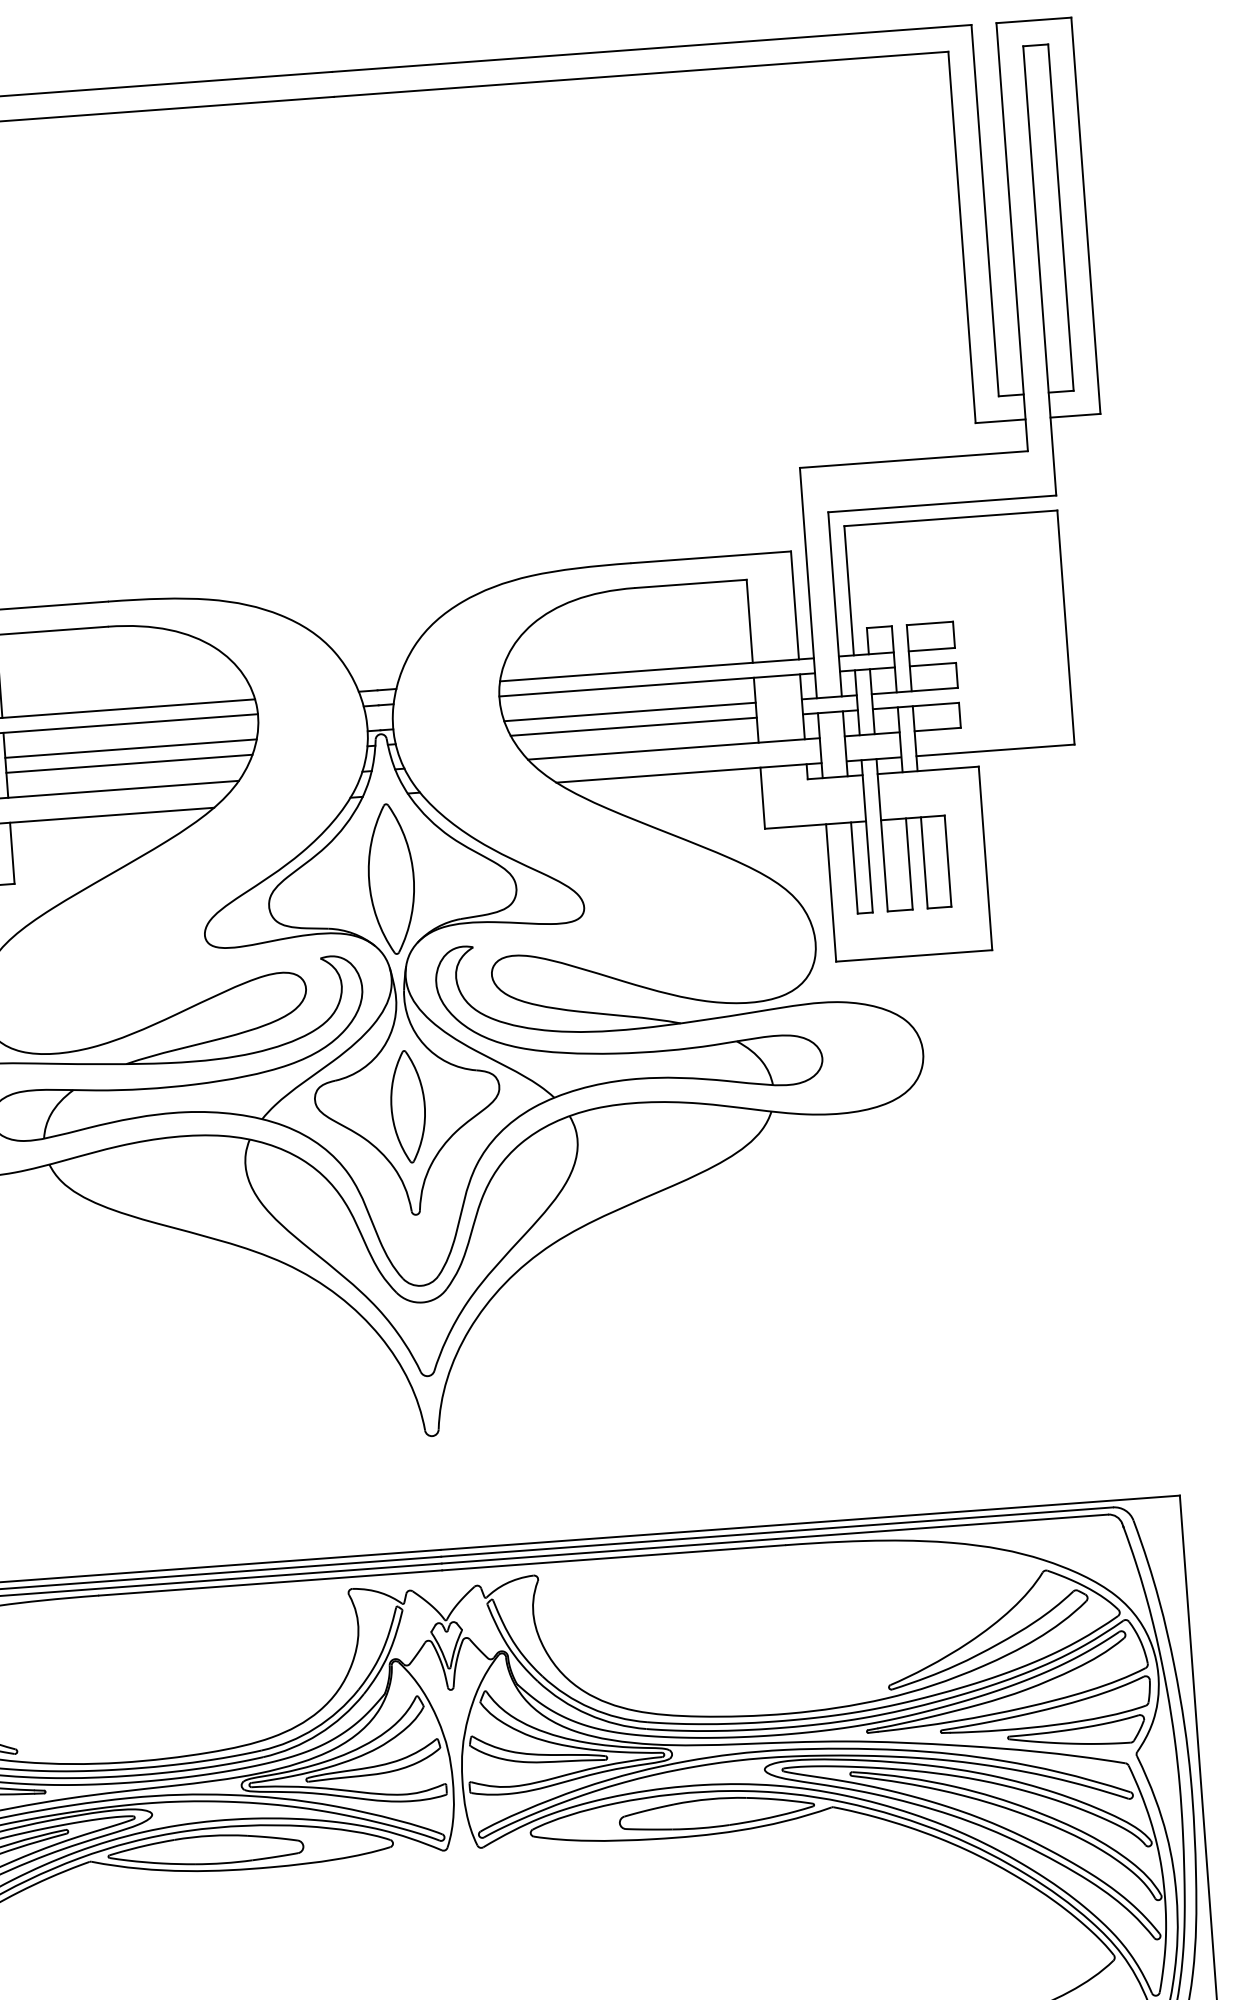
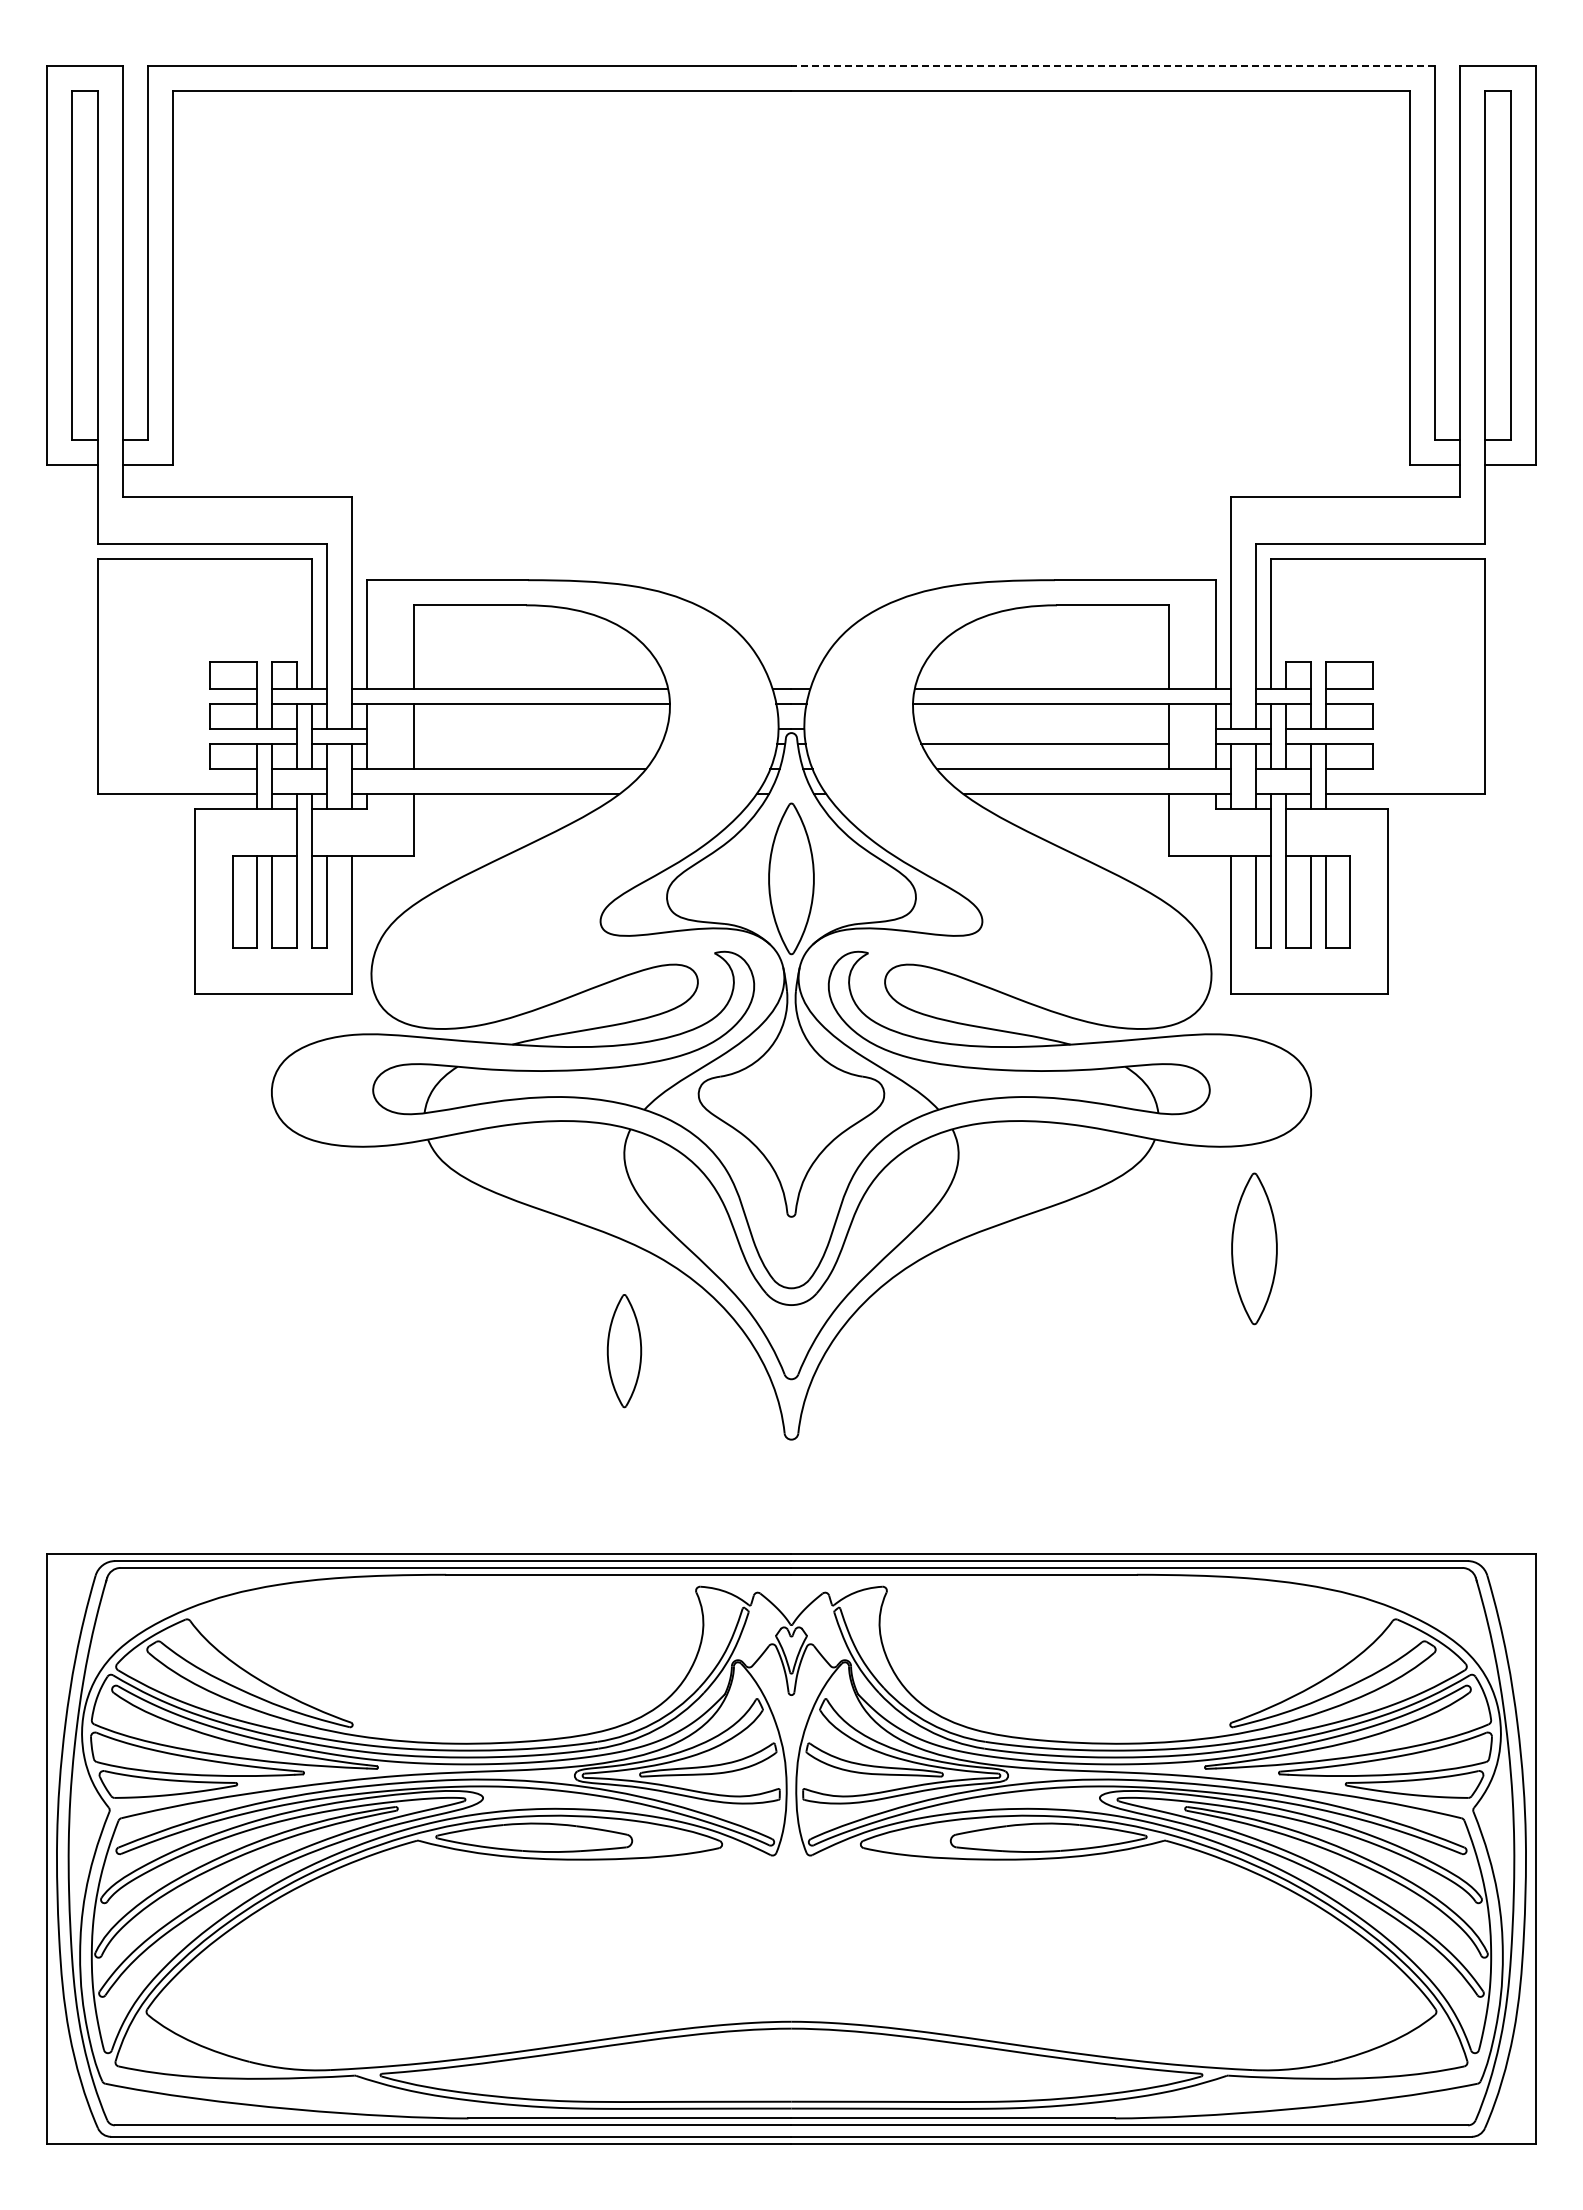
line: (652, 48) -> (1113, 66), solid -> dashed
line: (629, 712) -> (1042, 729), removed
line: (130, 749) -> (539, 729), removed
line: (129, 764) -> (537, 744), removed
part: (408, 1107) -> (624, 1351), moved
part: (878, 1212) -> (1254, 1248), added

